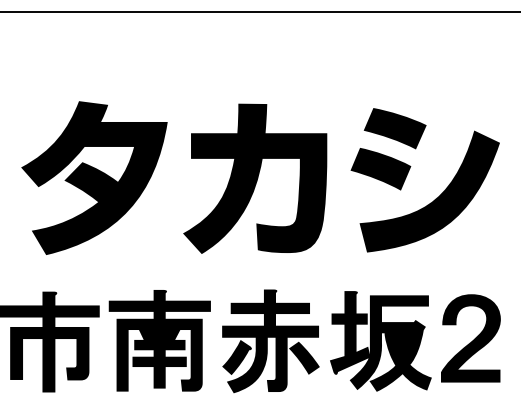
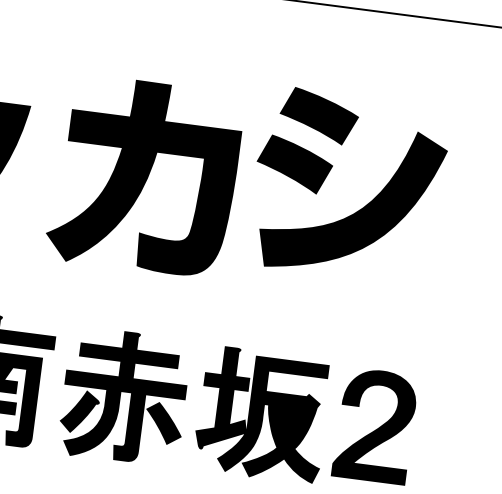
part: (408, 173) -> (328, 174), moved
part: (255, 178) -> (145, 176), moved

